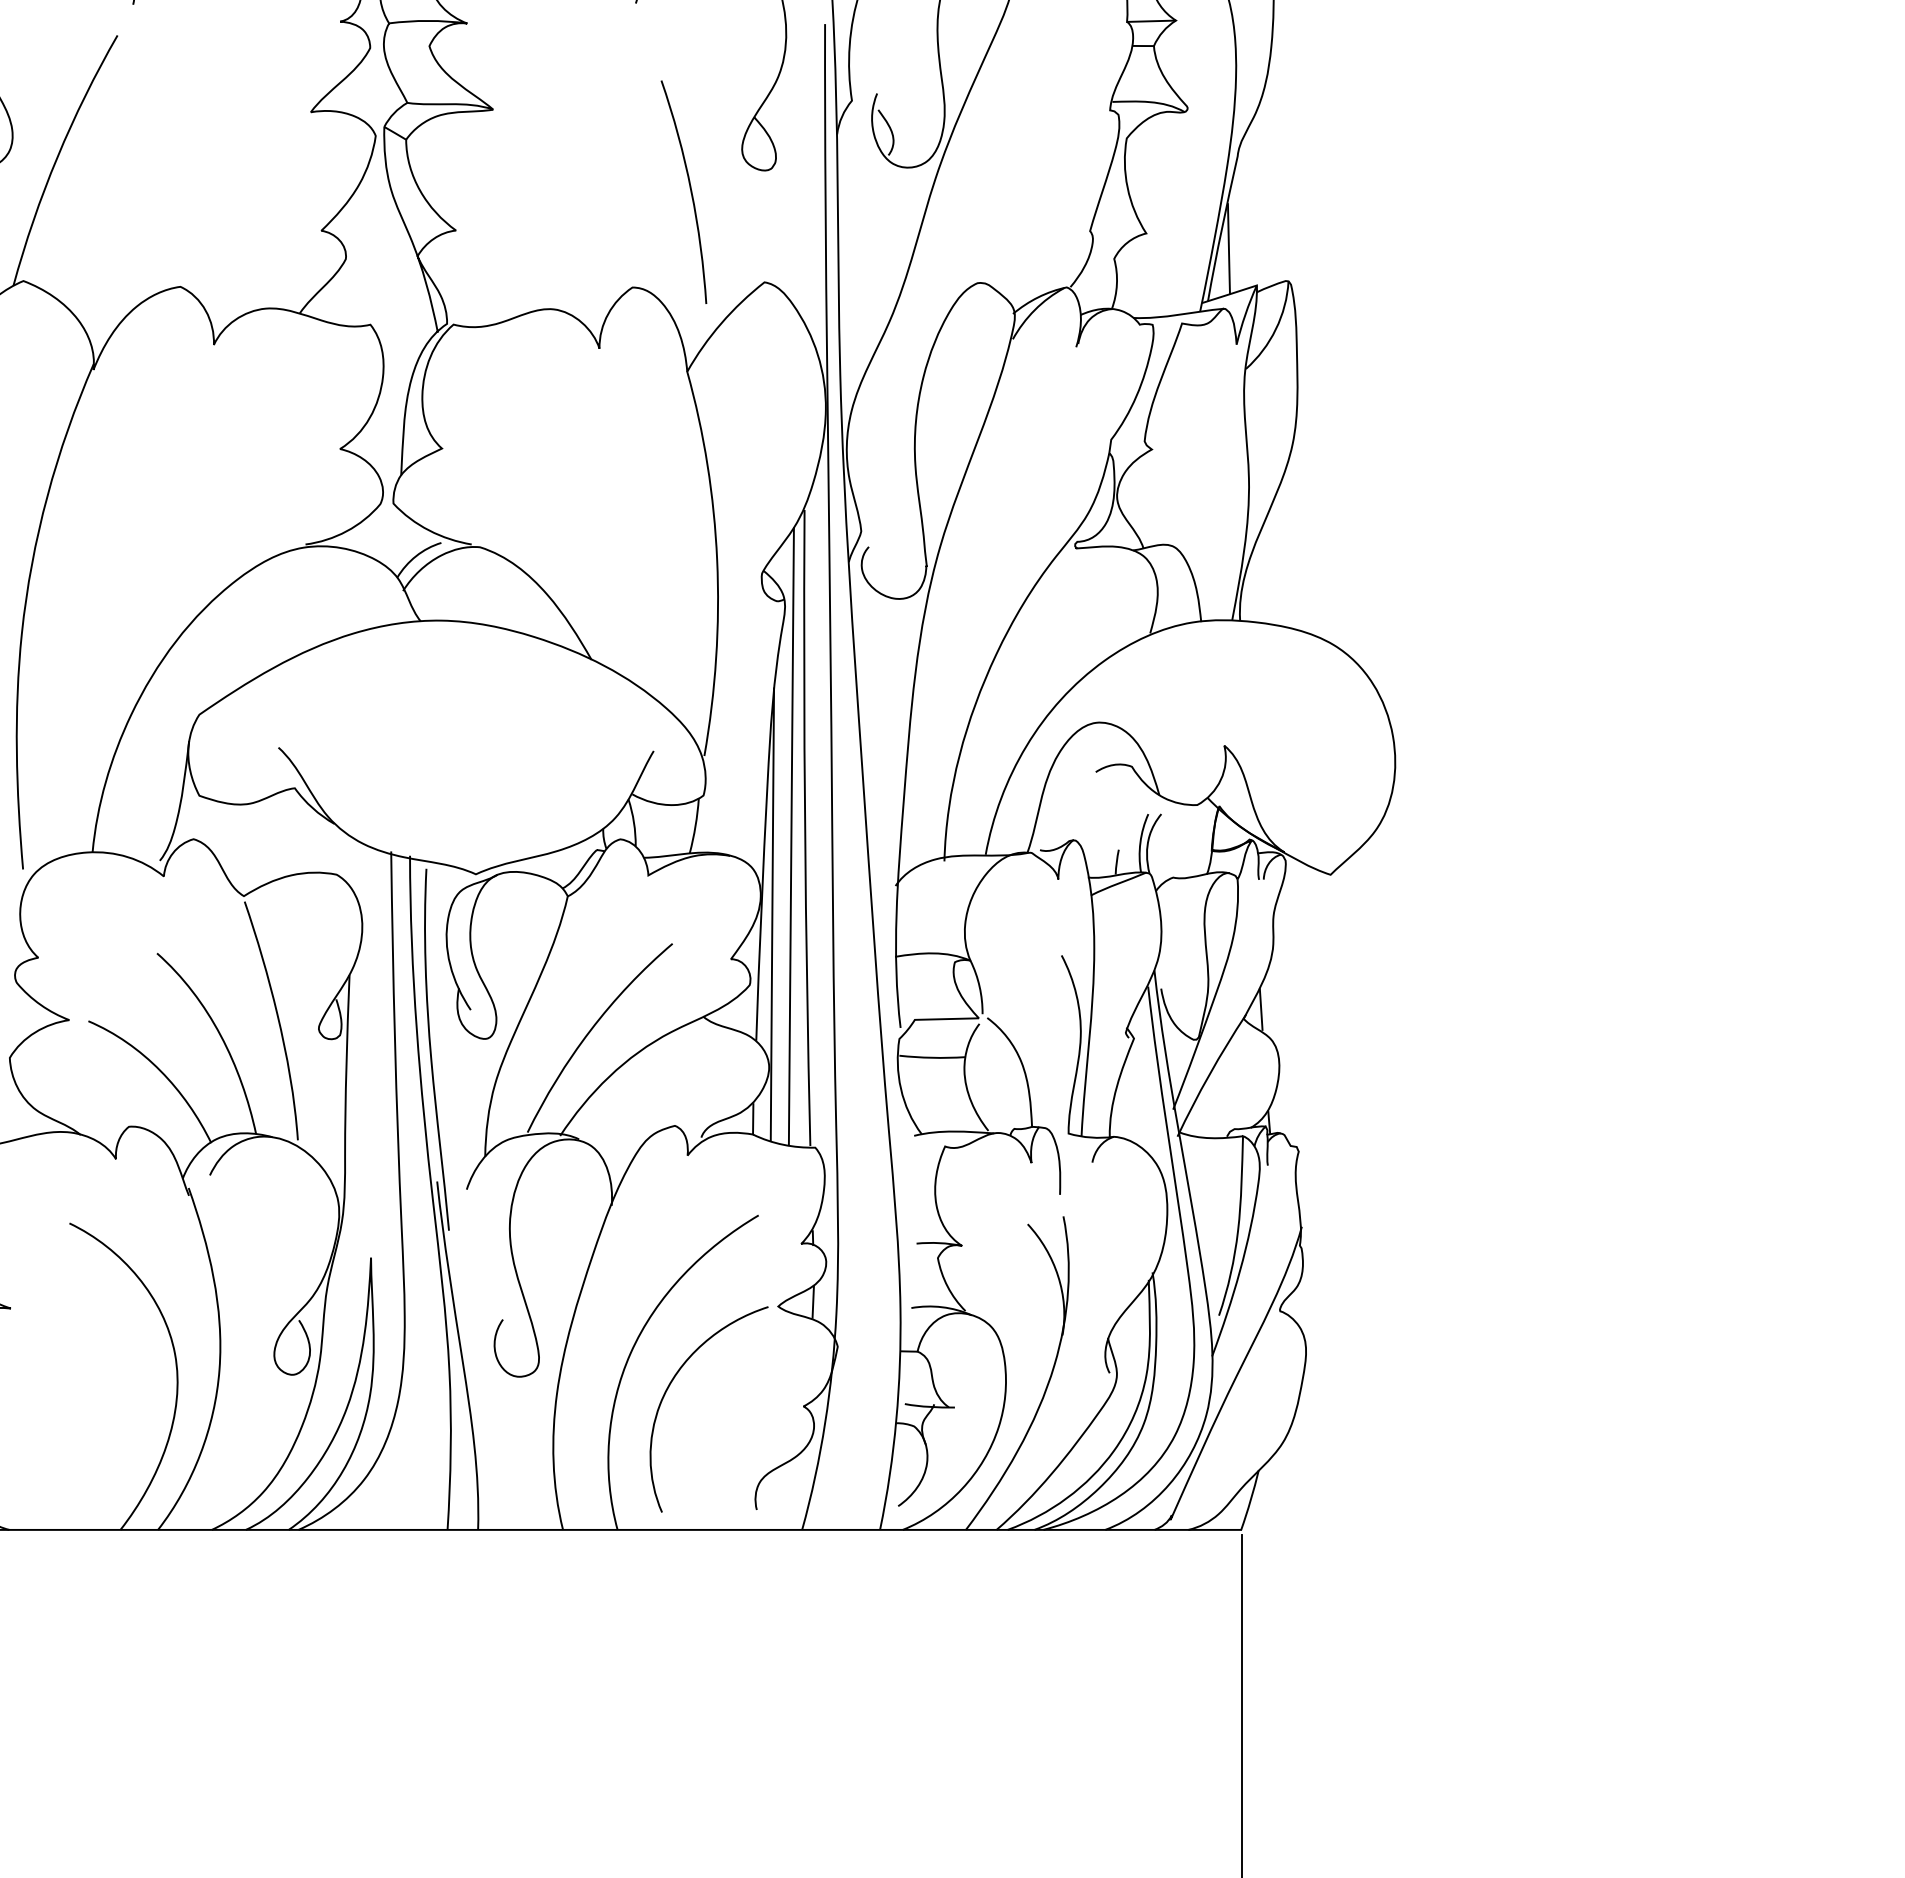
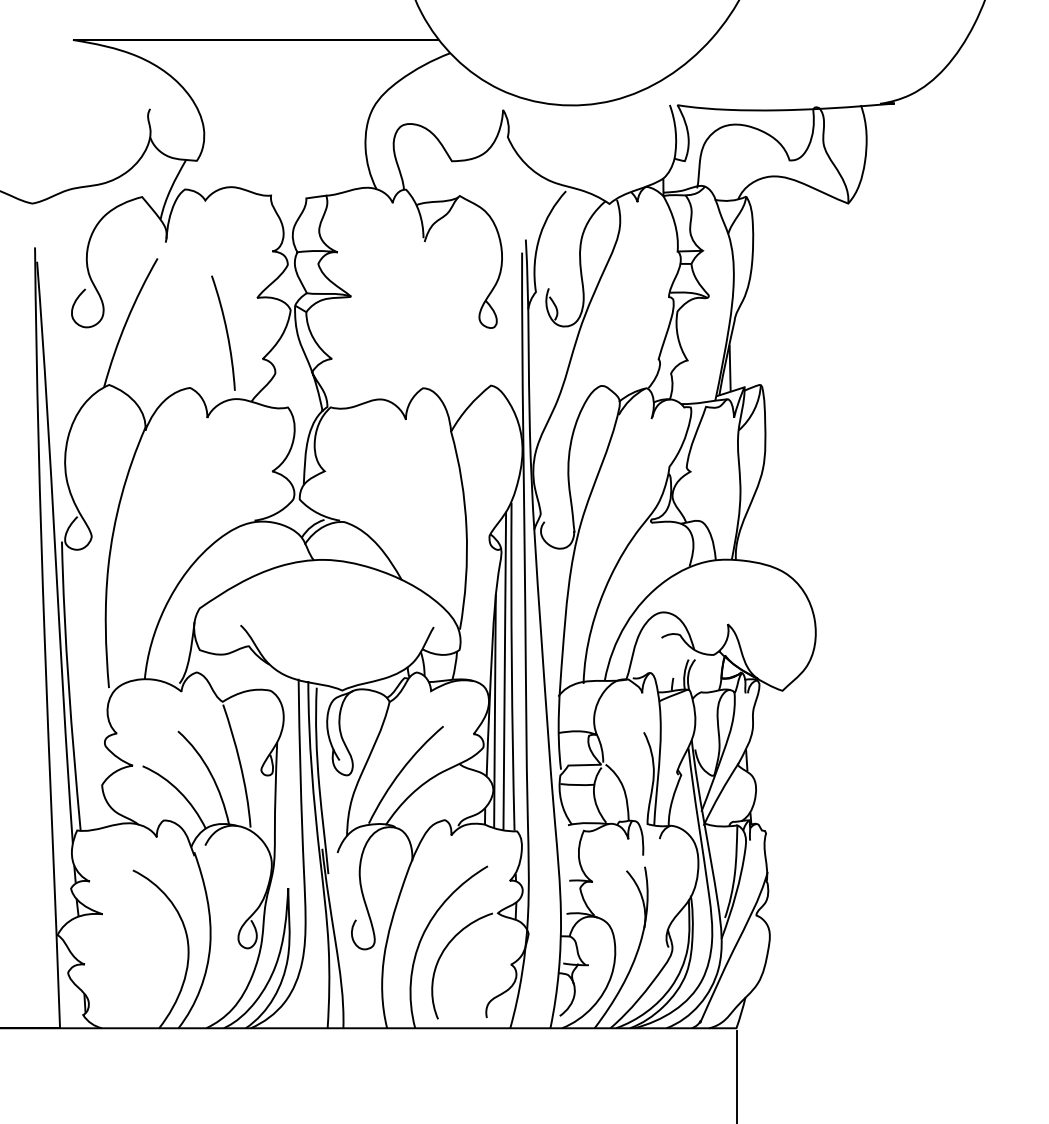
curve: (687, 186) -> (225, 330), moved

